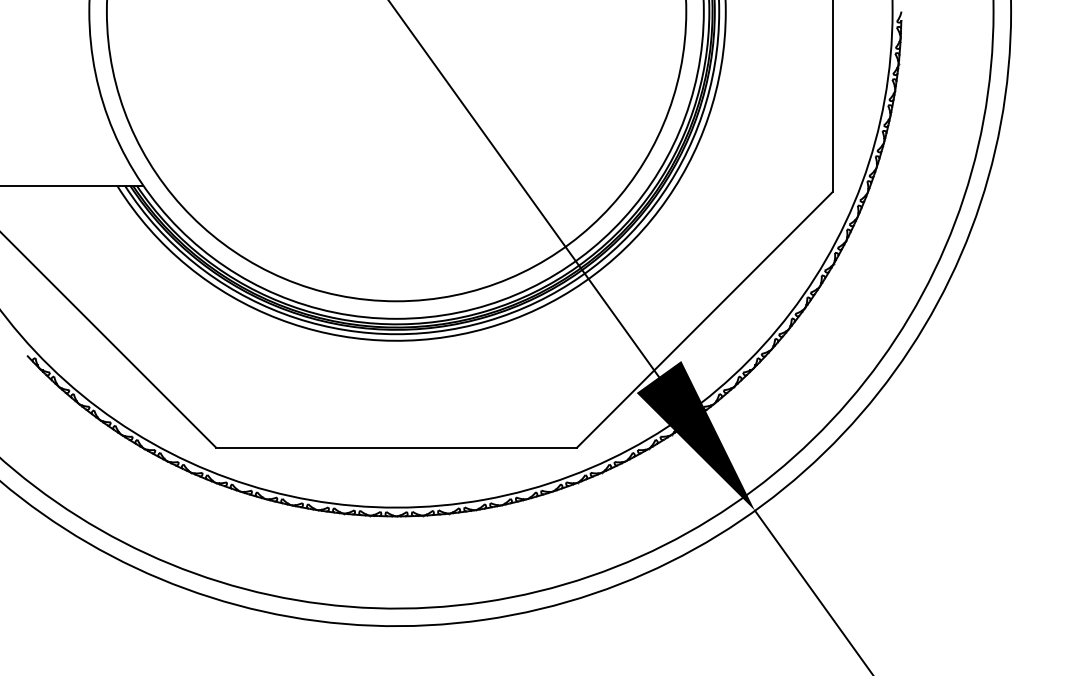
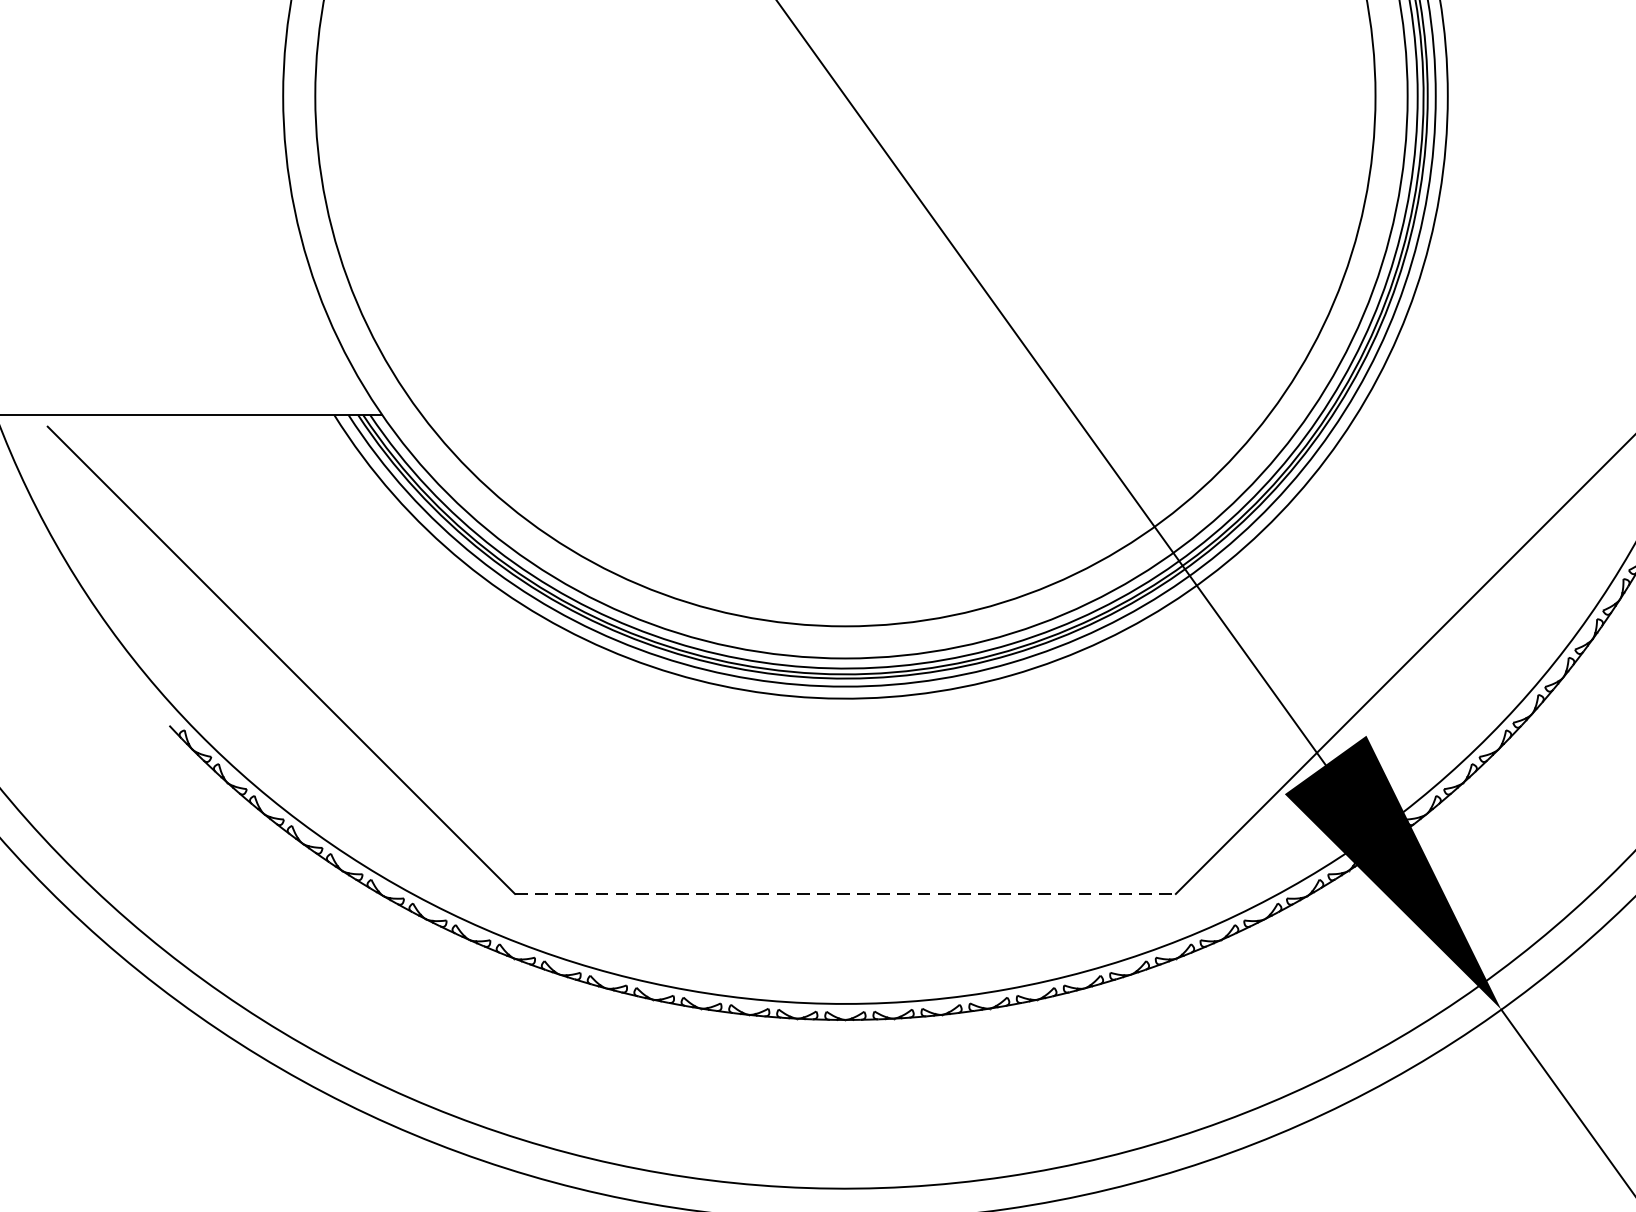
line: (396, 447) -> (845, 893), solid -> dashed

